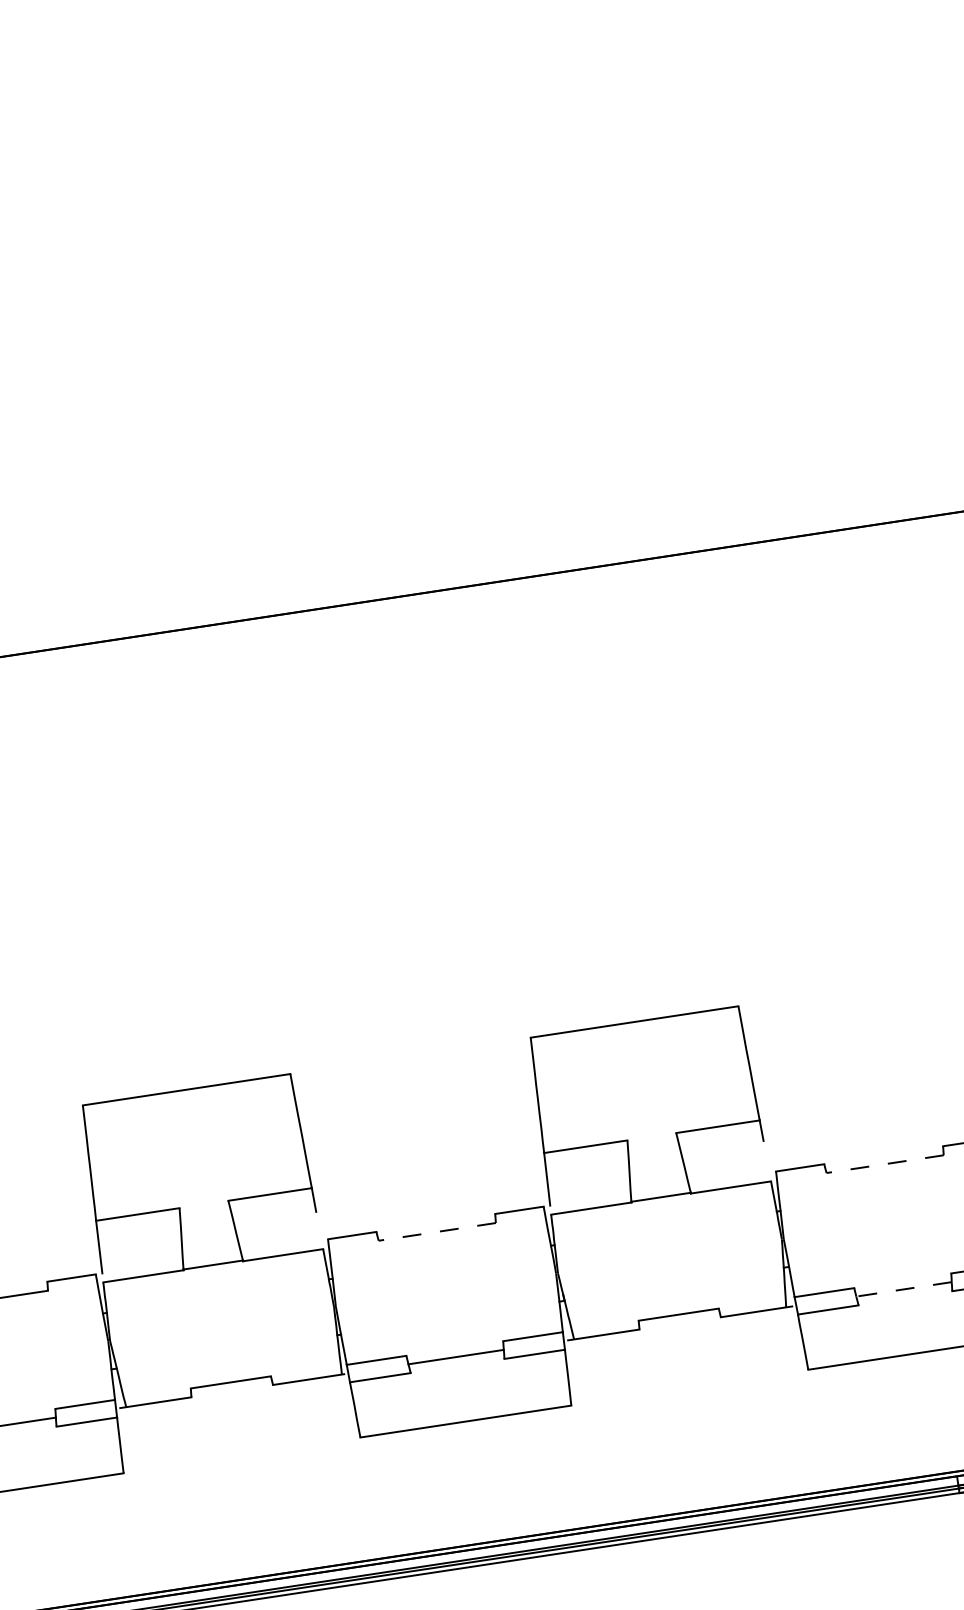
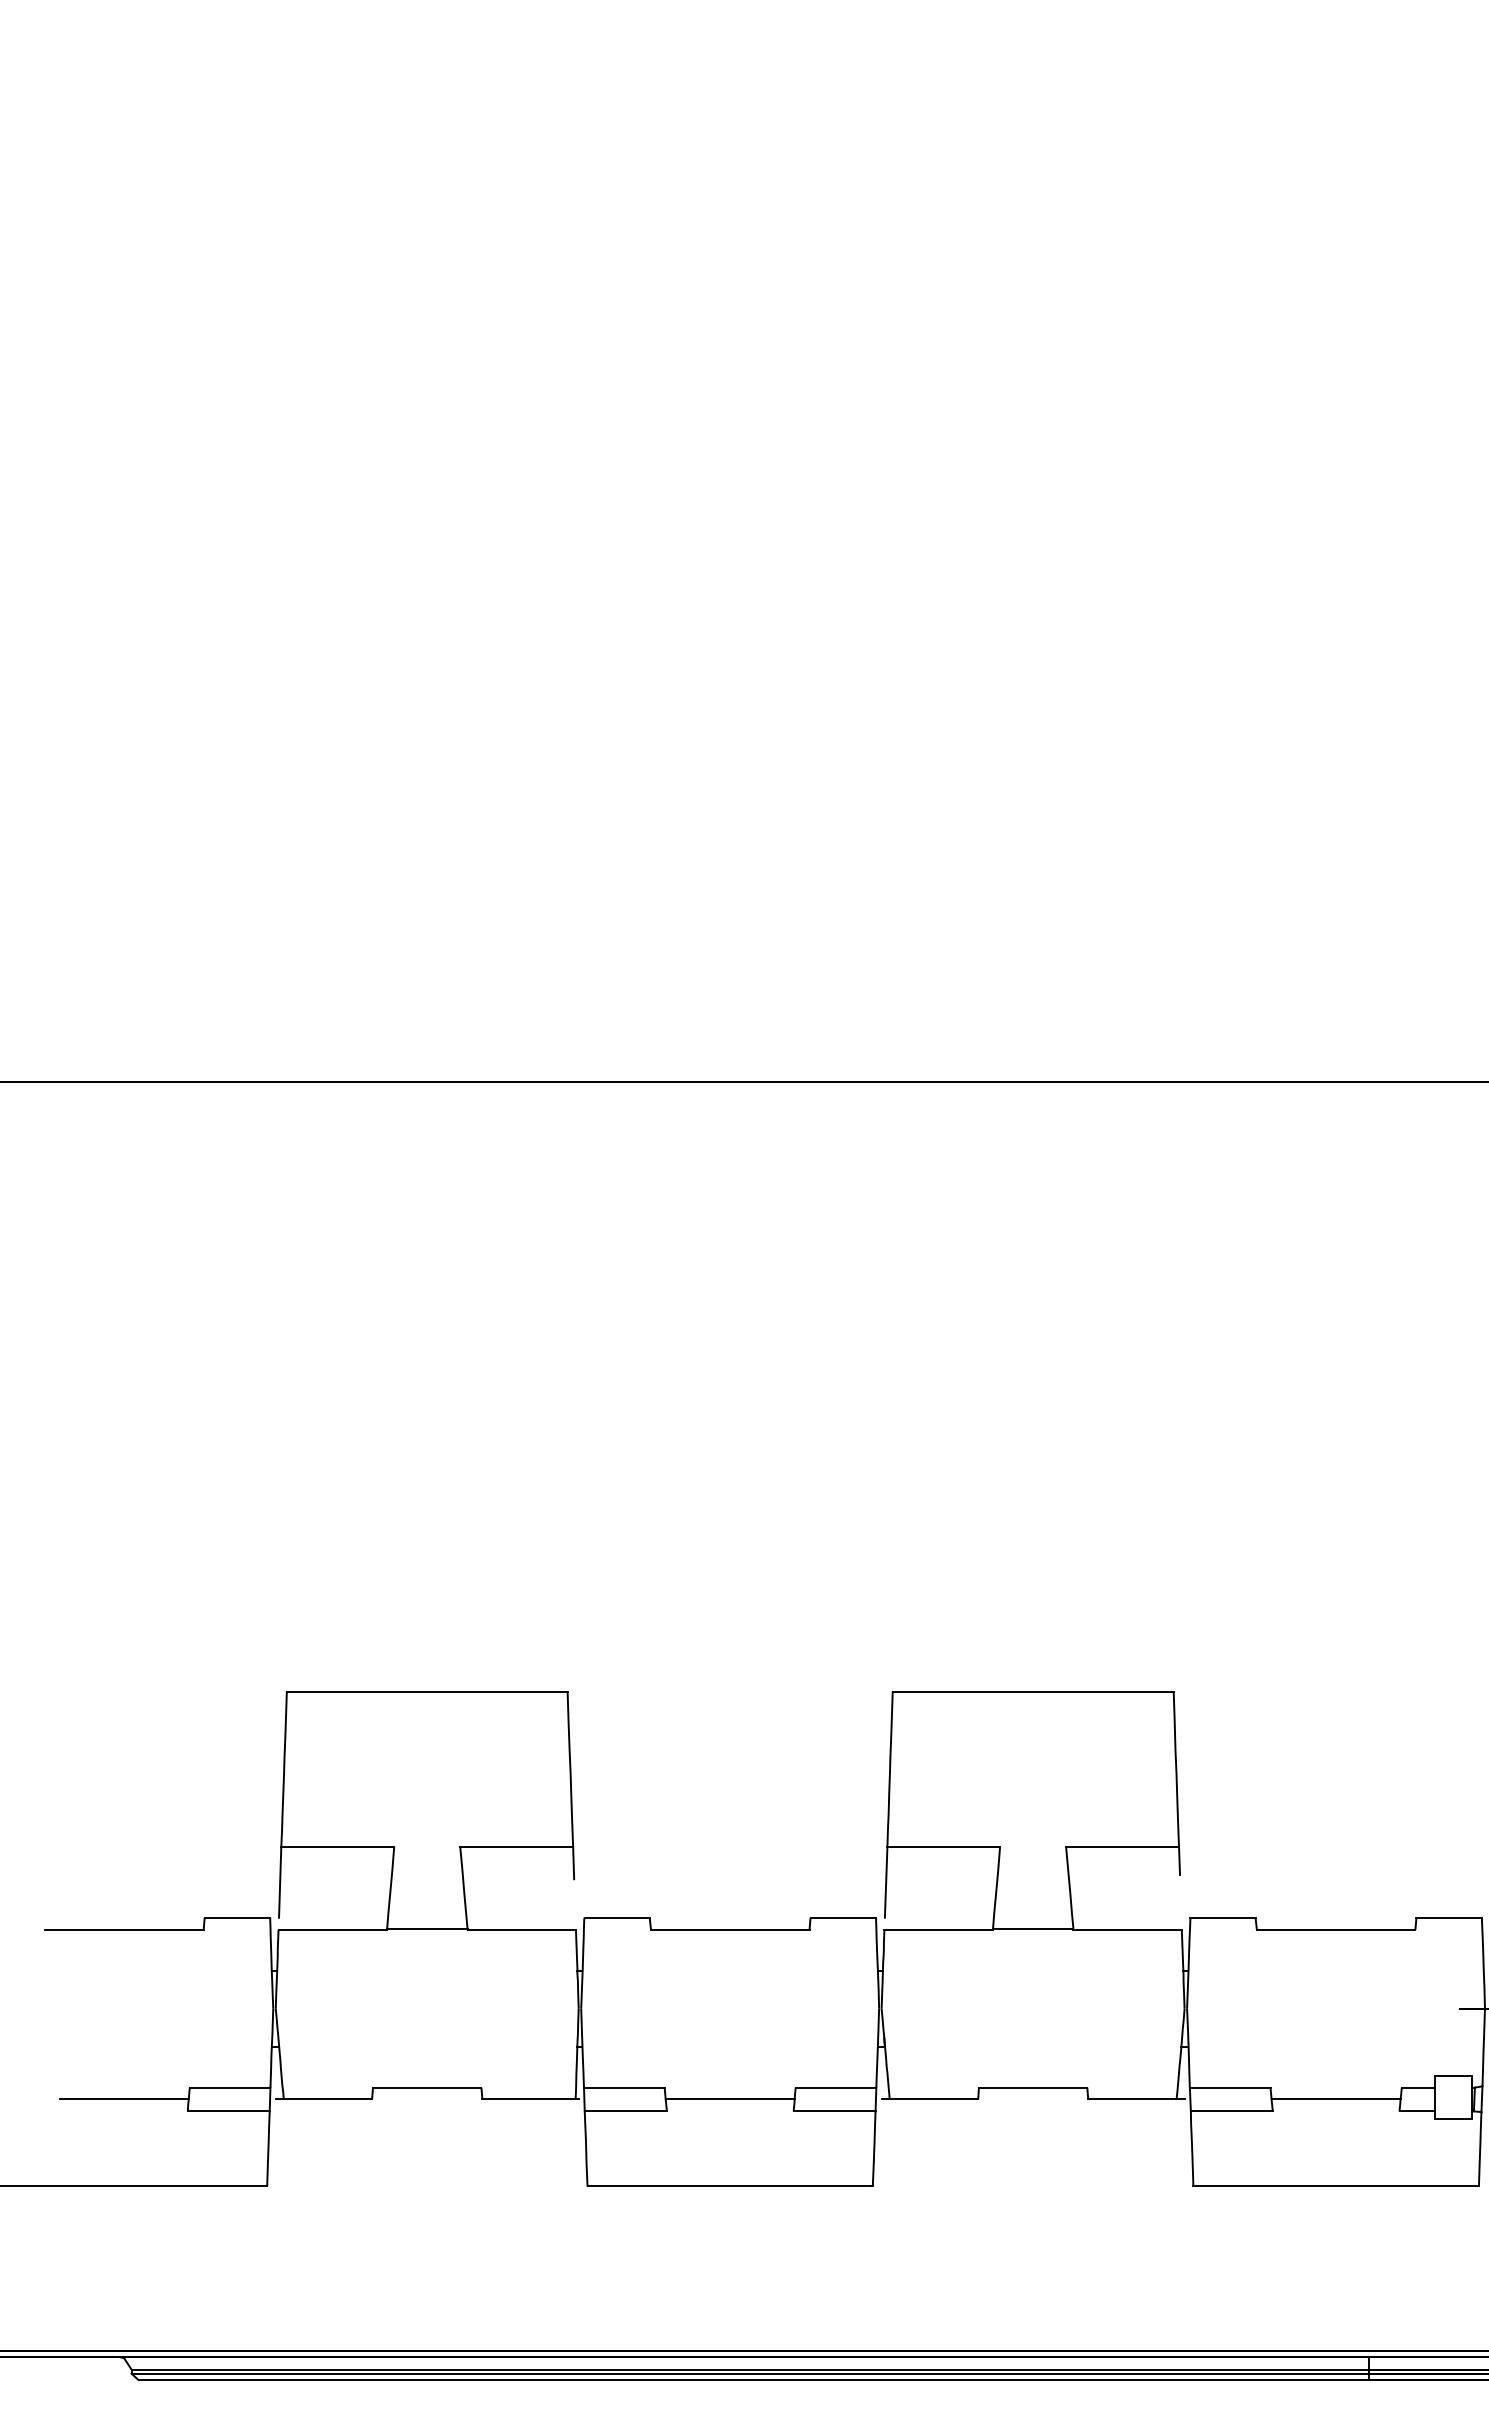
line: (884, 1163) -> (1335, 1929), dashed -> solid
line: (436, 1231) -> (729, 1929), dashed -> solid
line: (904, 1289) -> (1336, 2099), dashed -> solid

